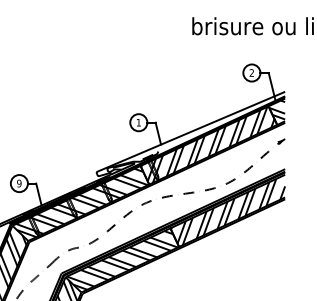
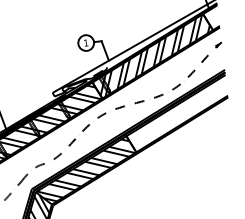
hatch: (277, 109) -> (211, 16), removed
hatch: (228, 211) -> (177, 114), removed

